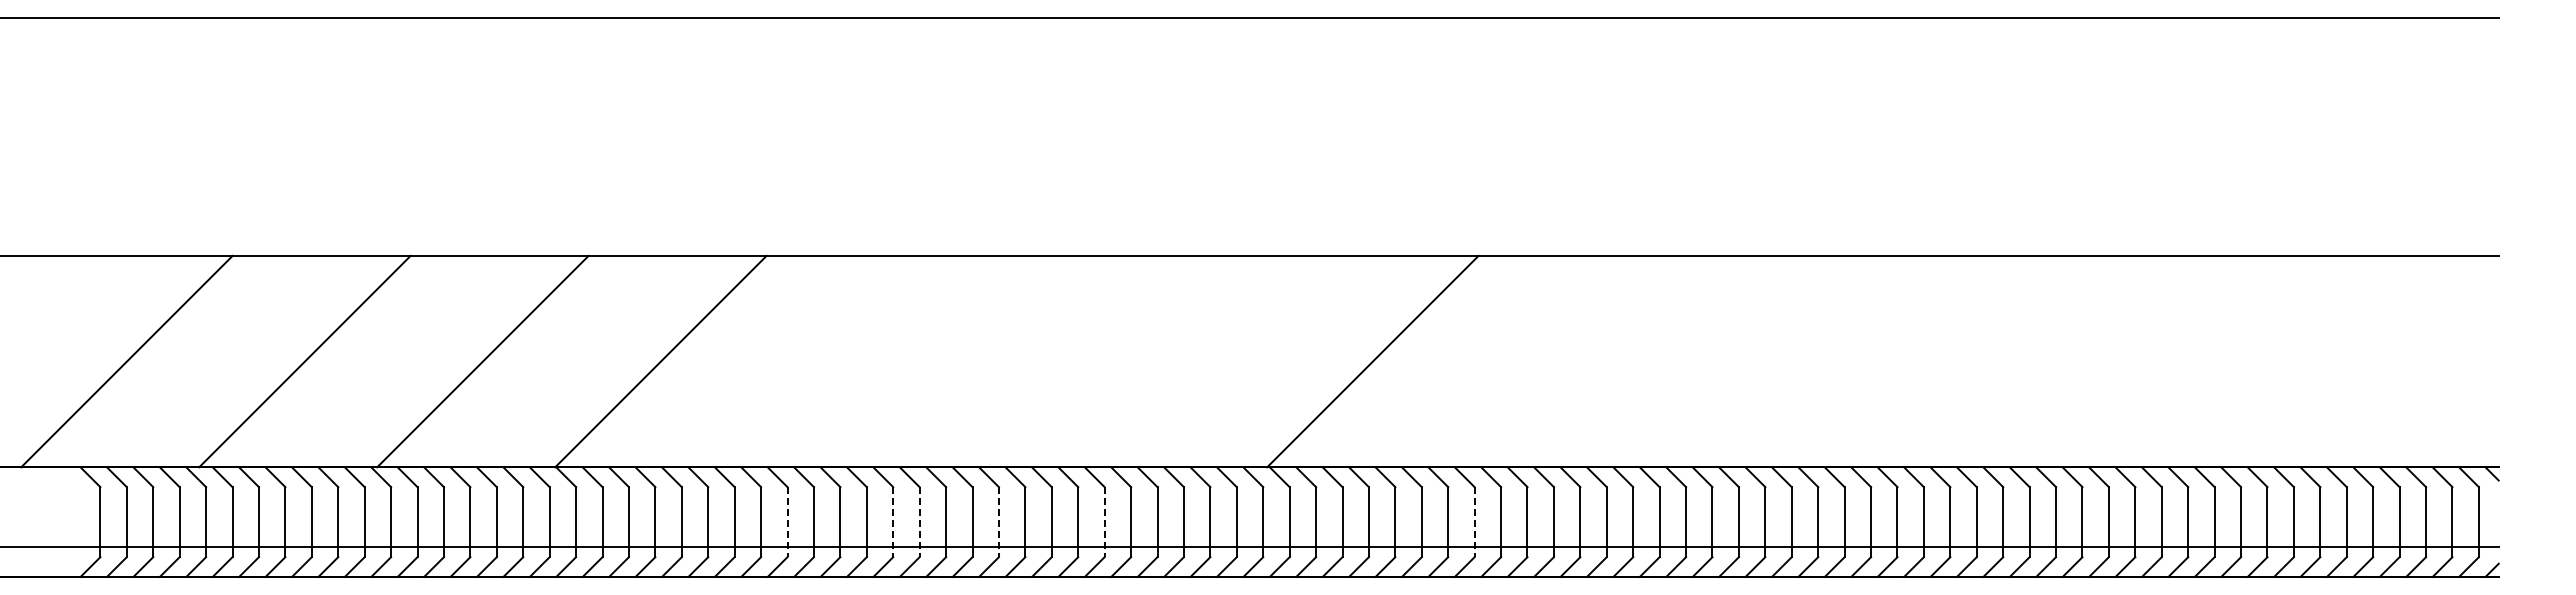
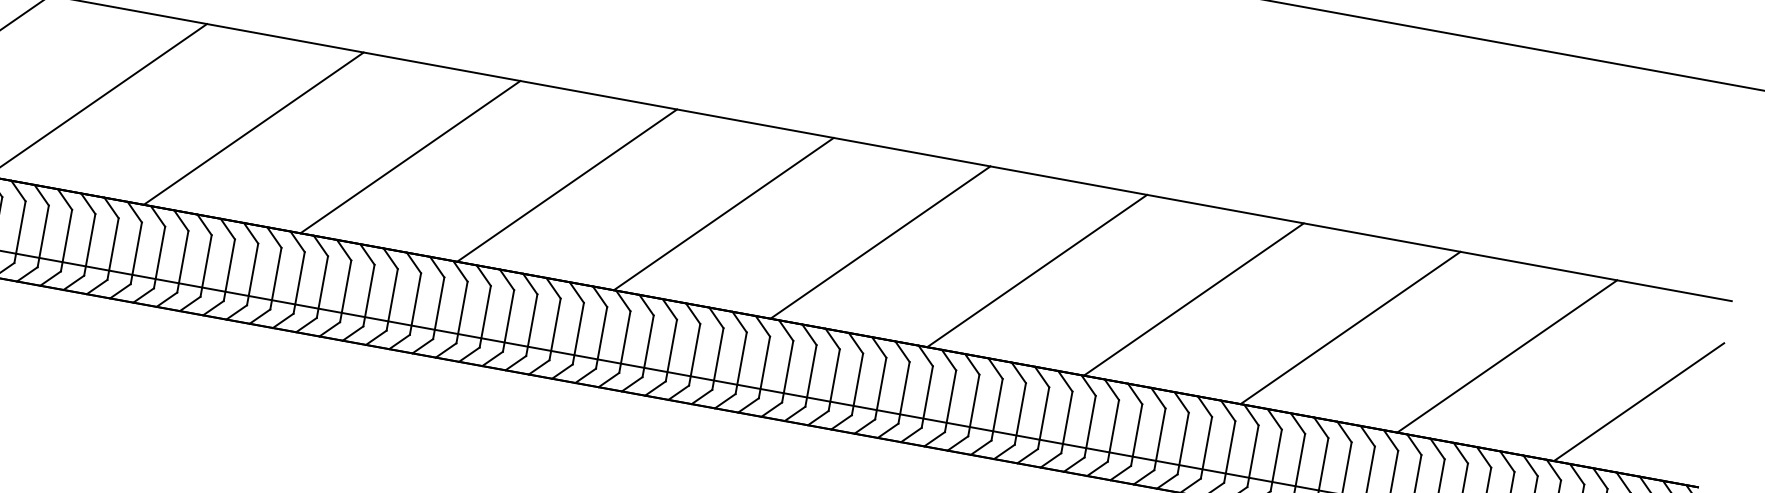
line: (838, 361) -> (253, 128), added
line: (1016, 361) -> (410, 156), added
line: (1194, 361) -> (566, 185), added
line: (1550, 361) -> (880, 242), added
line: (1728, 361) -> (1036, 270), added
line: (1906, 361) -> (1193, 299), added
line: (2084, 361) -> (1350, 327), added
line: (2262, 361) -> (1506, 356), added
line: (2416, 385) -> (1638, 402), added
line: (787, 522) -> (182, 262), dashed -> solid
line: (893, 522) -> (276, 279), dashed -> solid
line: (919, 522) -> (298, 283), dashed -> solid
line: (998, 522) -> (368, 295), dashed -> solid
line: (1104, 522) -> (461, 312), dashed -> solid
line: (1474, 522) -> (787, 371), dashed -> solid

